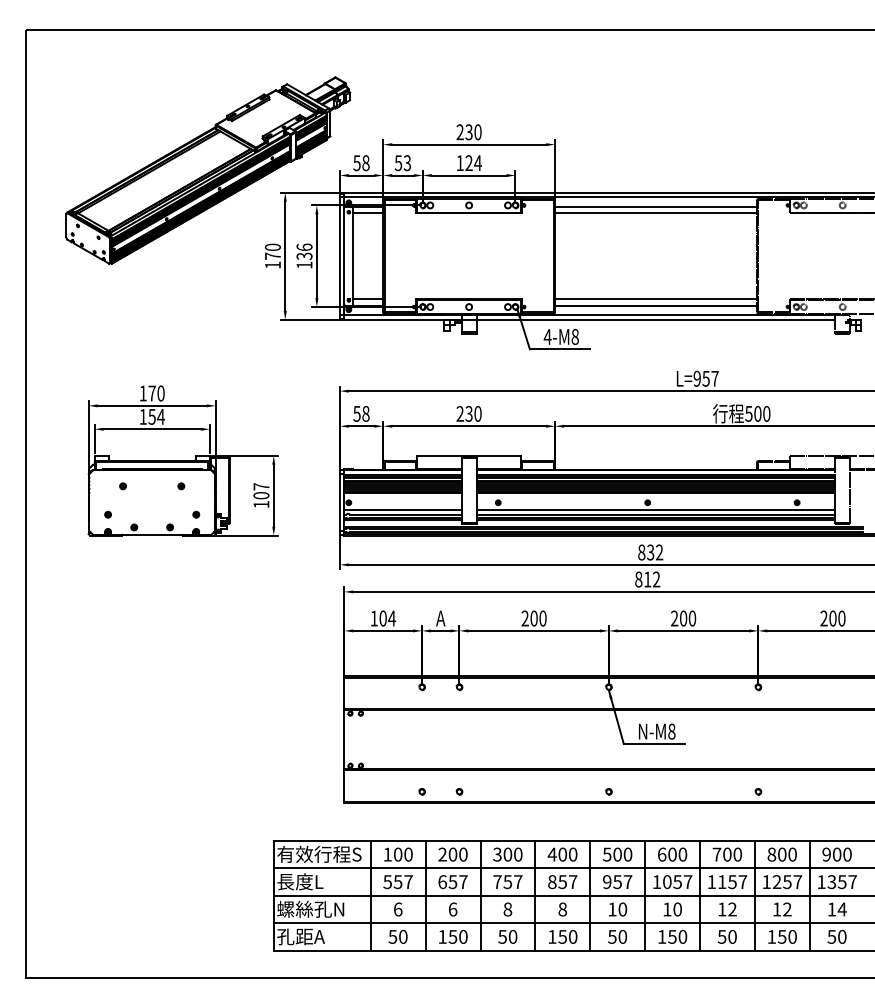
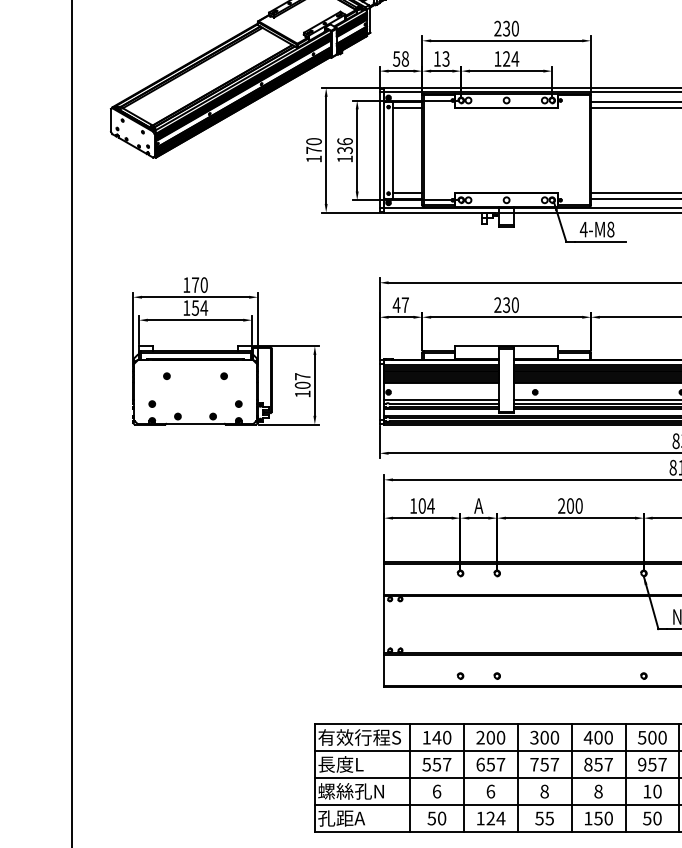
text: (398, 163) -> (437, 59), 53 -> 13
text: (361, 413) -> (400, 304), 58 -> 47
text: (397, 854) -> (436, 737), 100 -> 140
text: (457, 936) -> (495, 818), 150 -> 124
text: (512, 936) -> (549, 818), 50 -> 55

